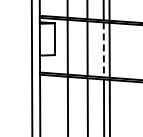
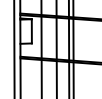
line: (103, 50) -> (68, 39), dashed -> solid

